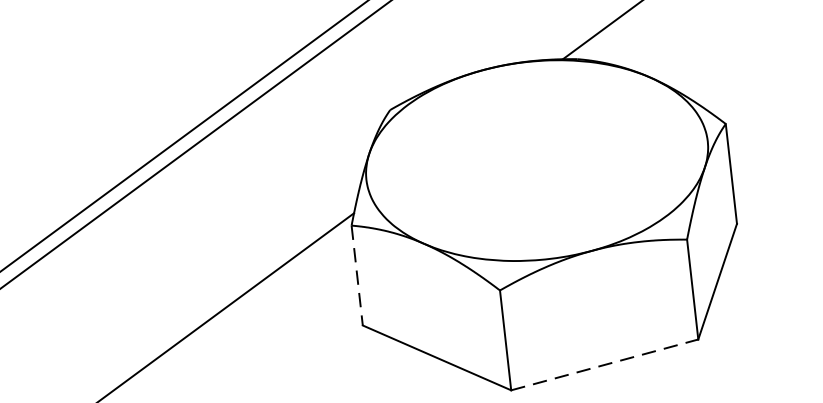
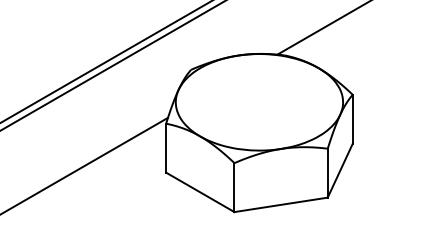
line: (358, 276) -> (166, 148), dashed -> solid
line: (605, 364) -> (281, 204), dashed -> solid

